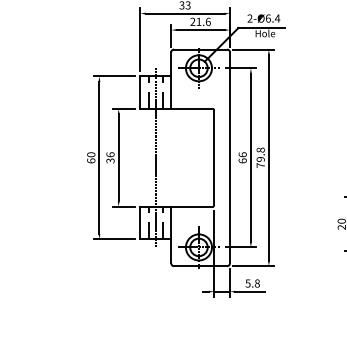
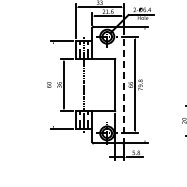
line: (268, 156) -> (144, 84), removed
line: (99, 158) -> (53, 85), removed
line: (229, 158) -> (123, 85), solid -> dashed

